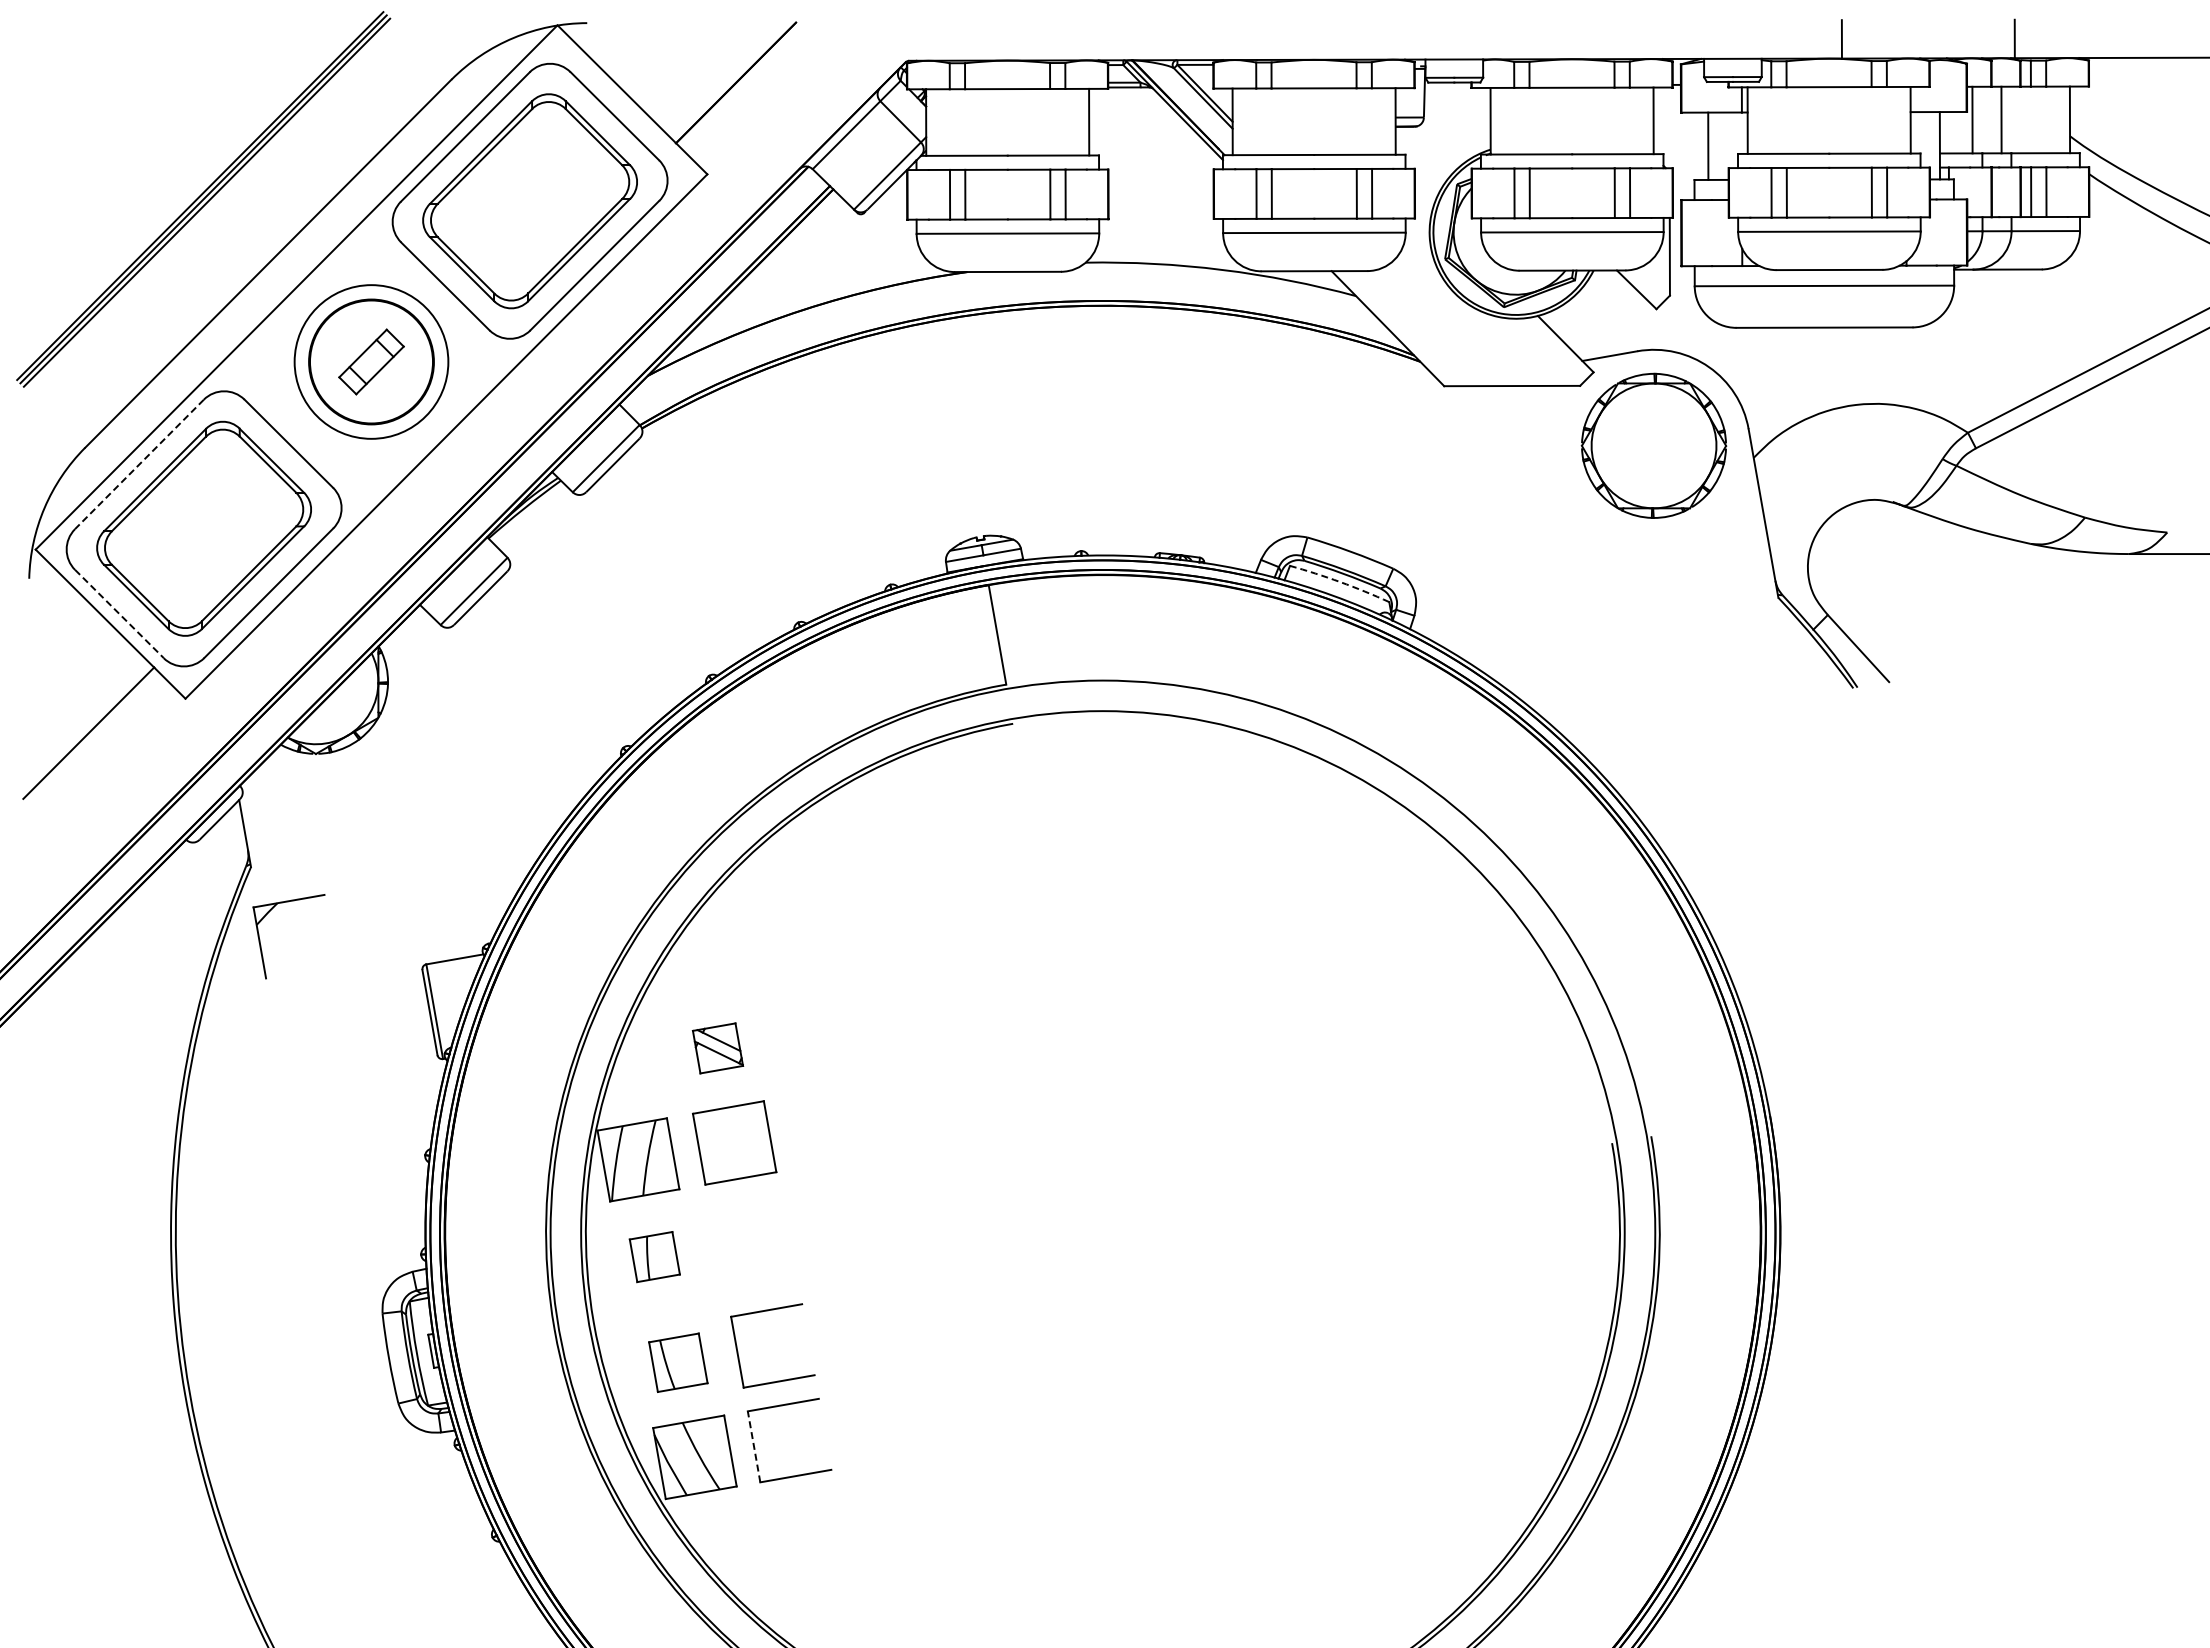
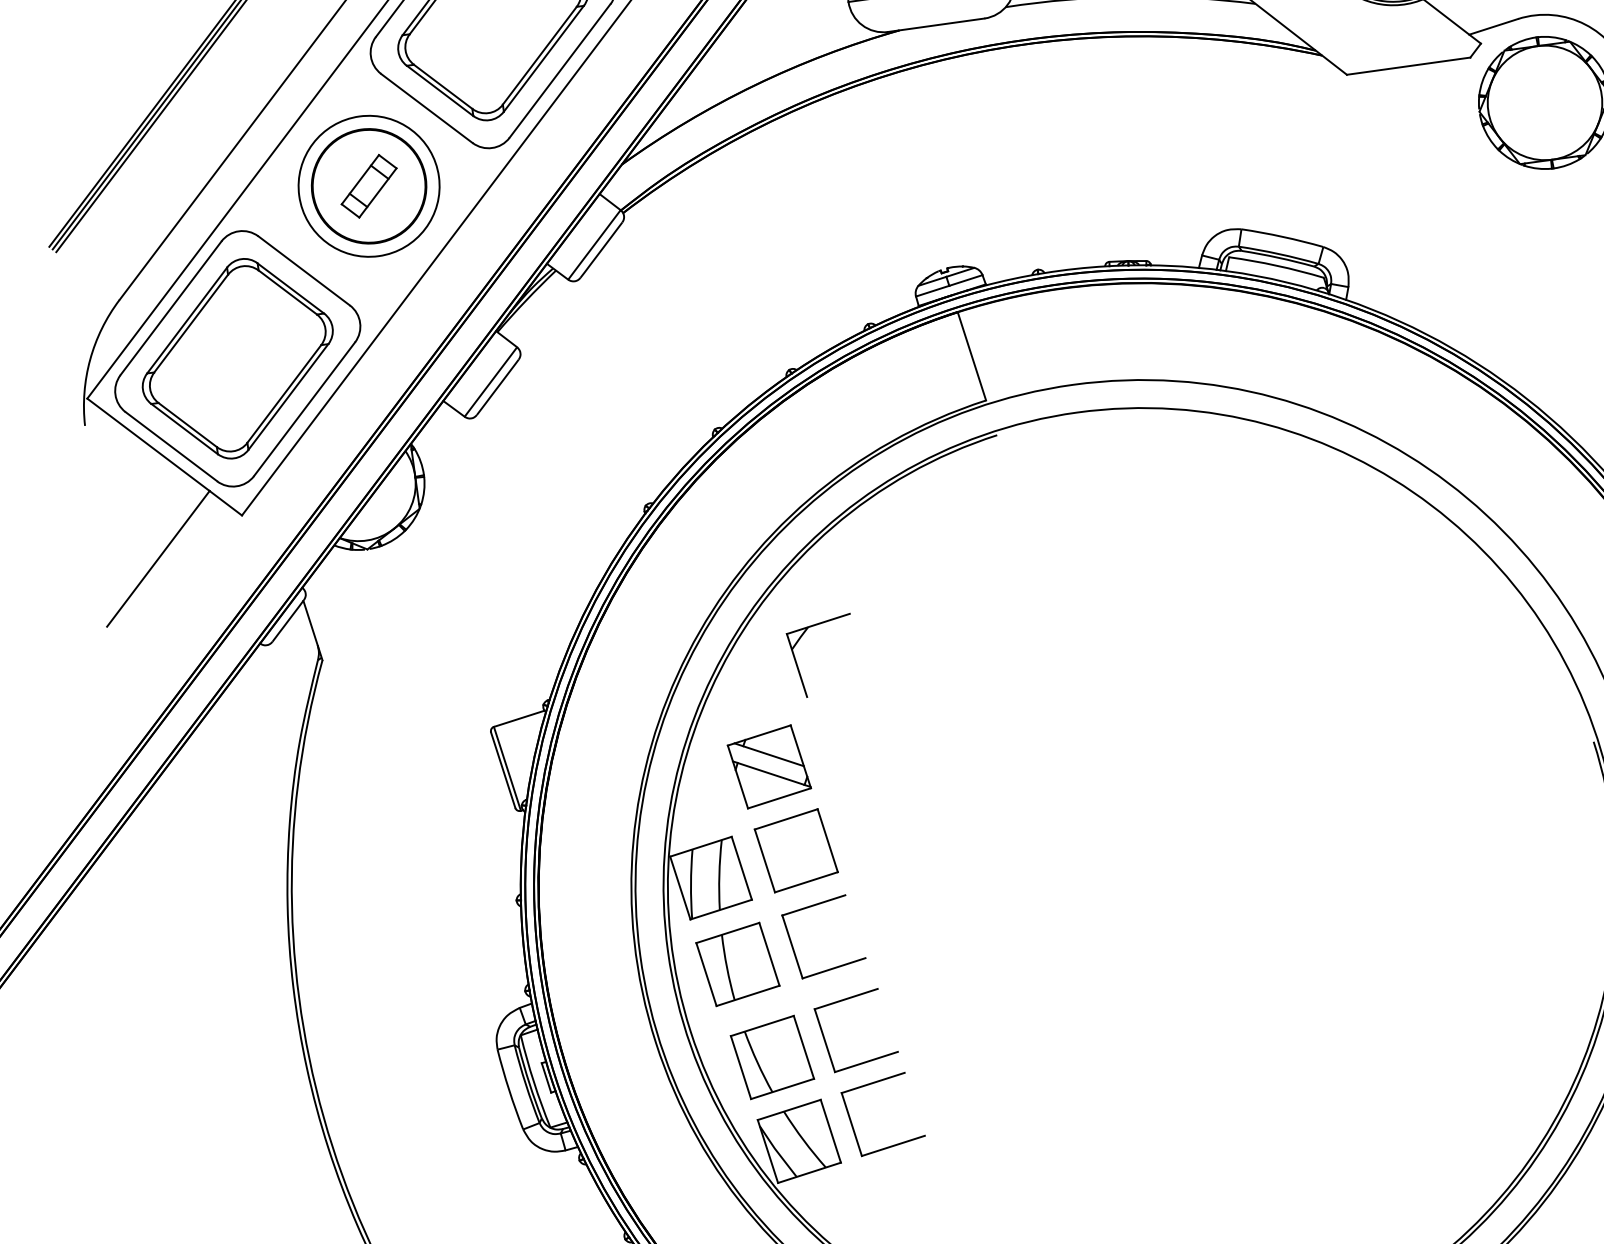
line: (139, 464) -> (171, 308), dashed -> solid
arc: (1340, 582) -> (1277, 266), dashed -> solid
line: (119, 614) -> (171, 447), dashed -> solid
part: (260, 939) -> (797, 662), moved
part: (717, 1048) -> (768, 767), size x1.67
part: (746, 1205) -> (814, 906), added
part: (654, 1256) -> (737, 963), size x1.67
part: (678, 1362) -> (772, 1057), size x1.43
line: (754, 1446) -> (852, 1124), dashed -> solid

